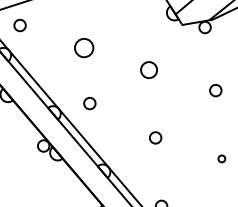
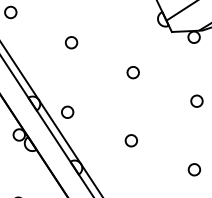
circle: (83, 47) -> (70, 42), size x0.62
circle: (148, 69) -> (132, 71), size x0.71
circle: (89, 103) -> (67, 112), moved
circle: (221, 158) -> (194, 169), size x1.67

